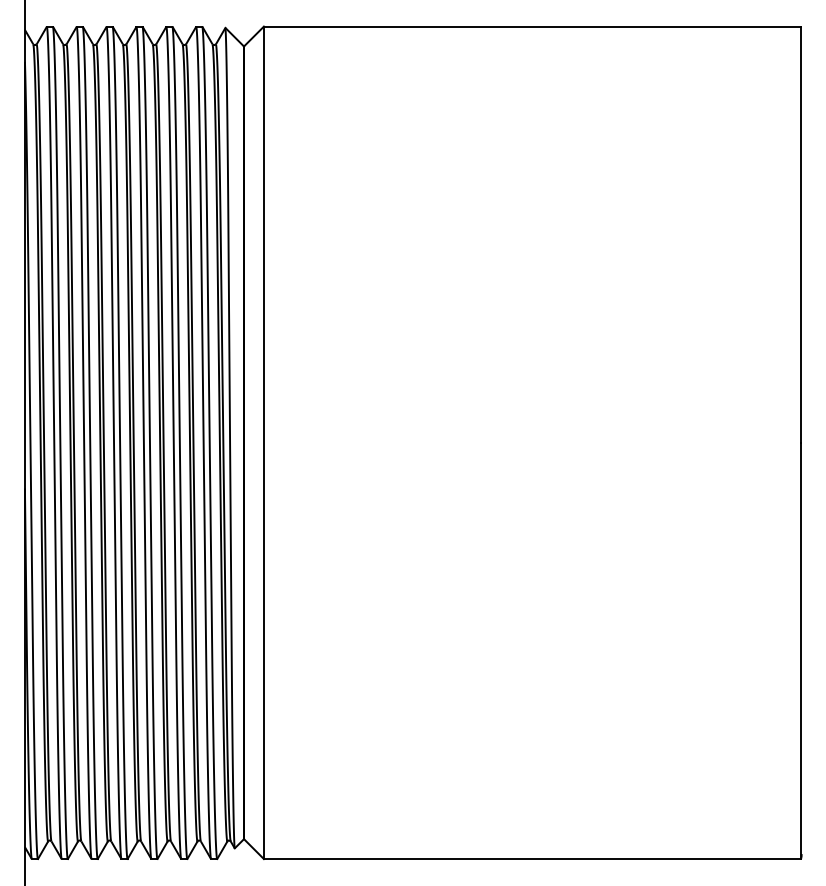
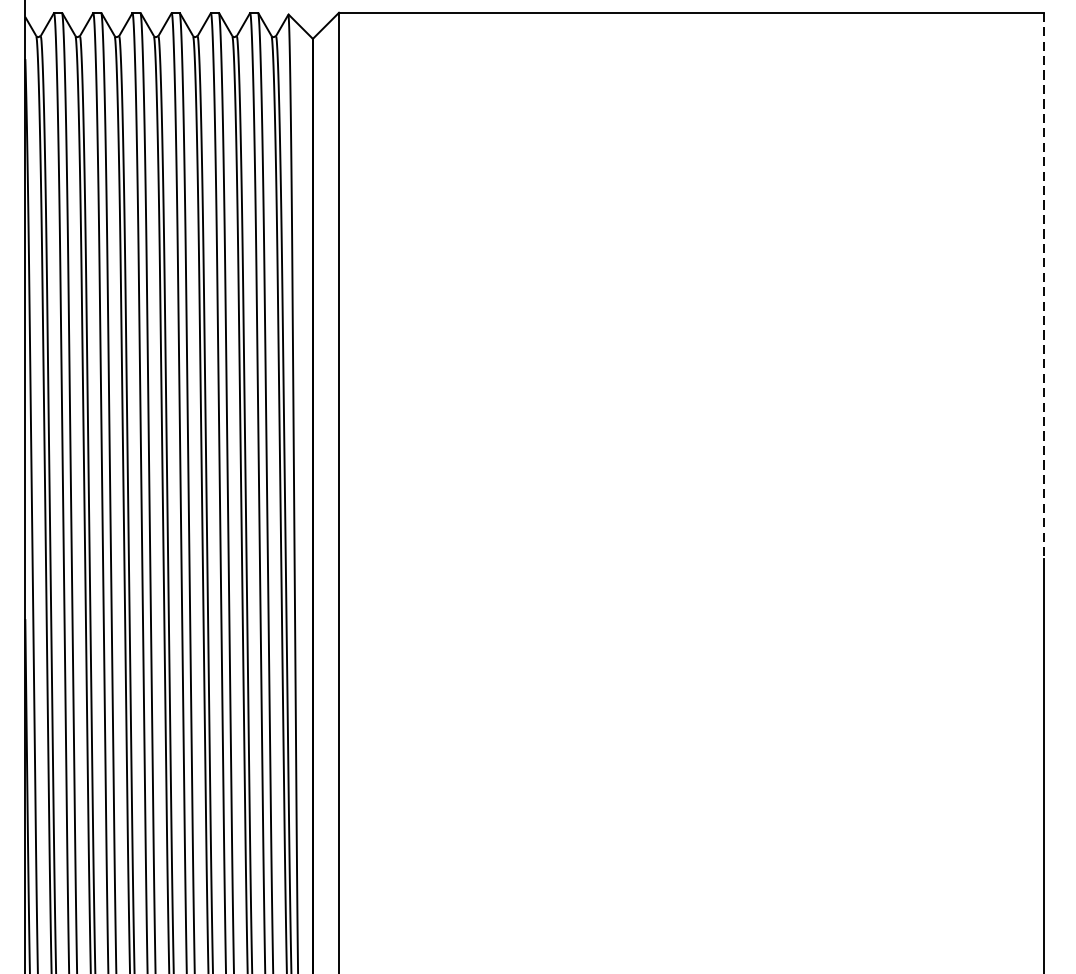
line: (801, 235) -> (1044, 286), solid -> dashed

